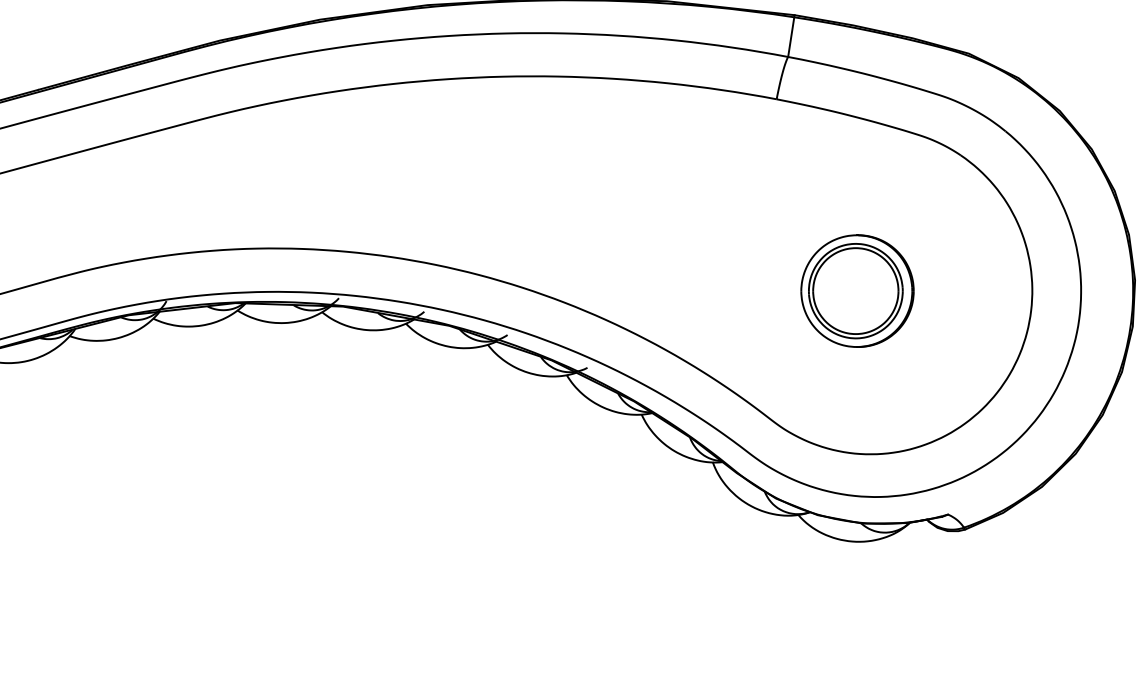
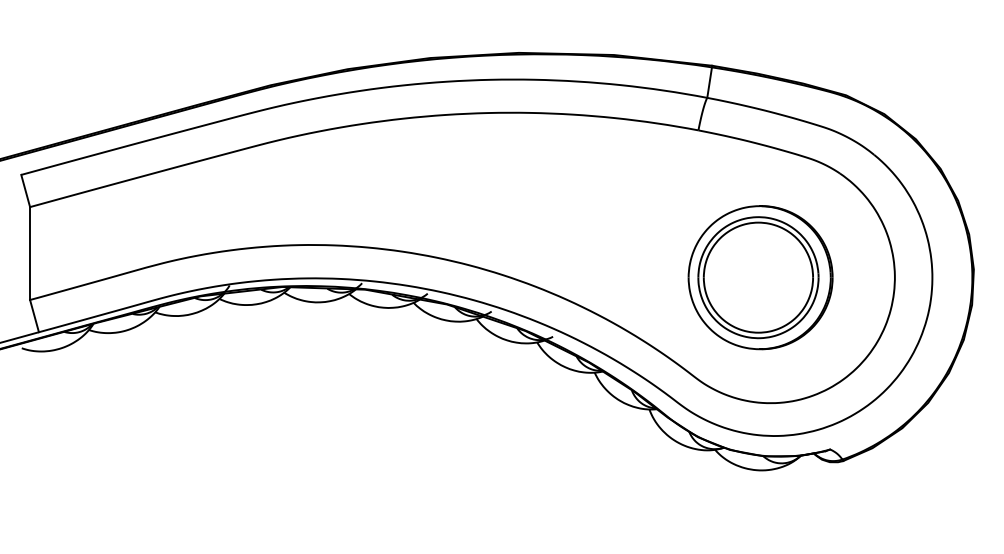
part: (857, 290) -> (760, 277), size x1.67

